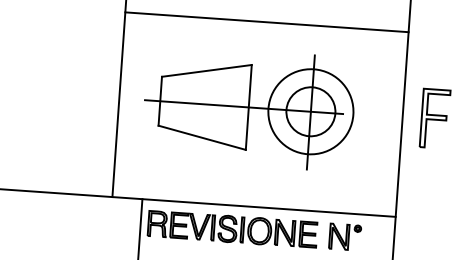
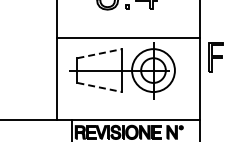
line: (265, 22) -> (127, 38), moved
line: (206, 70) -> (99, 53), solid -> dashed
part: (433, 118) -> (215, 57), moved
line: (201, 137) -> (99, 87), solid -> dashed

